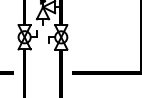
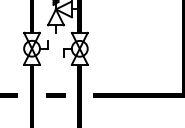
line: (42, 72) -> (55, 94), added

